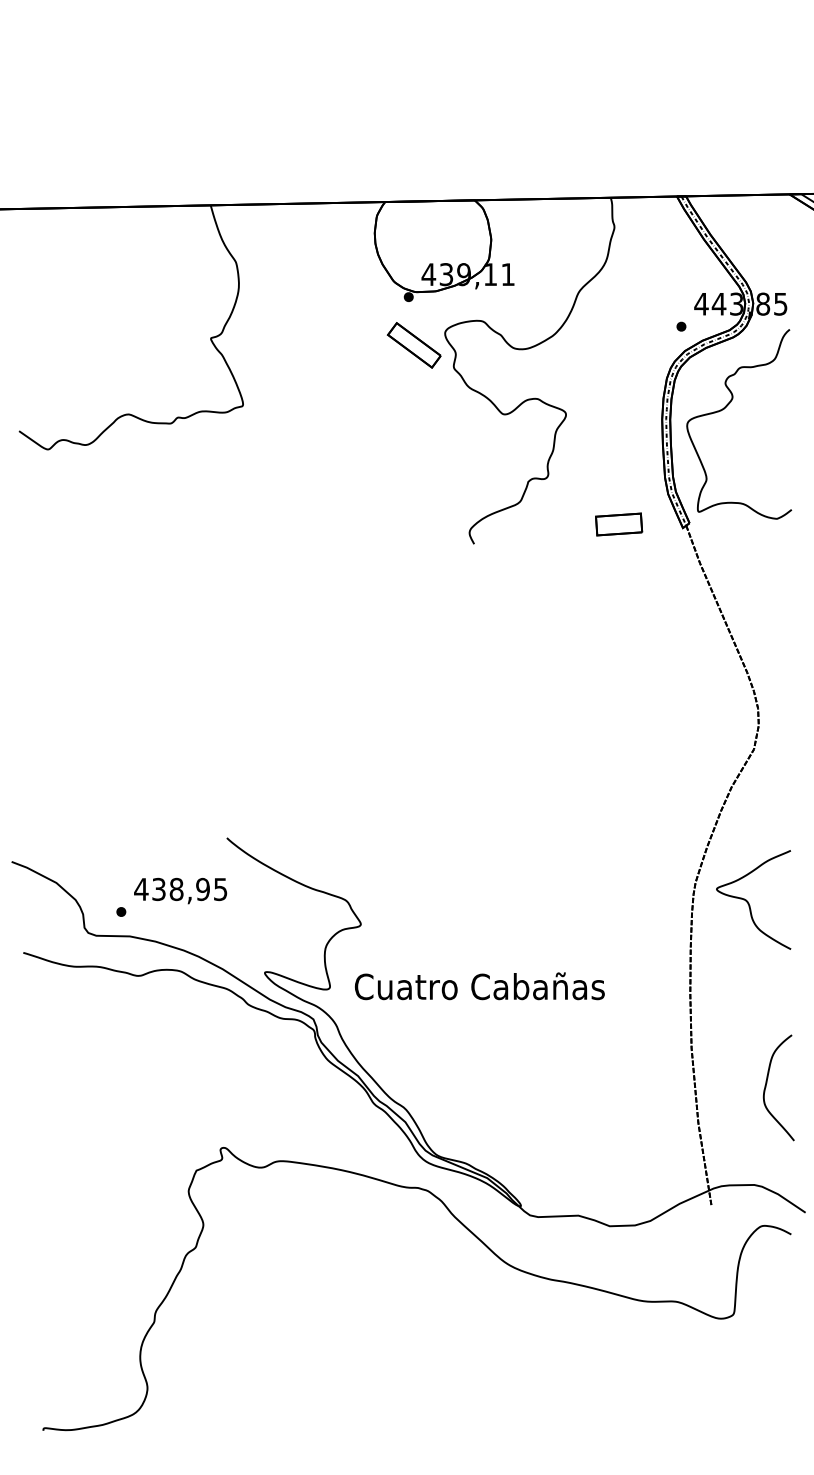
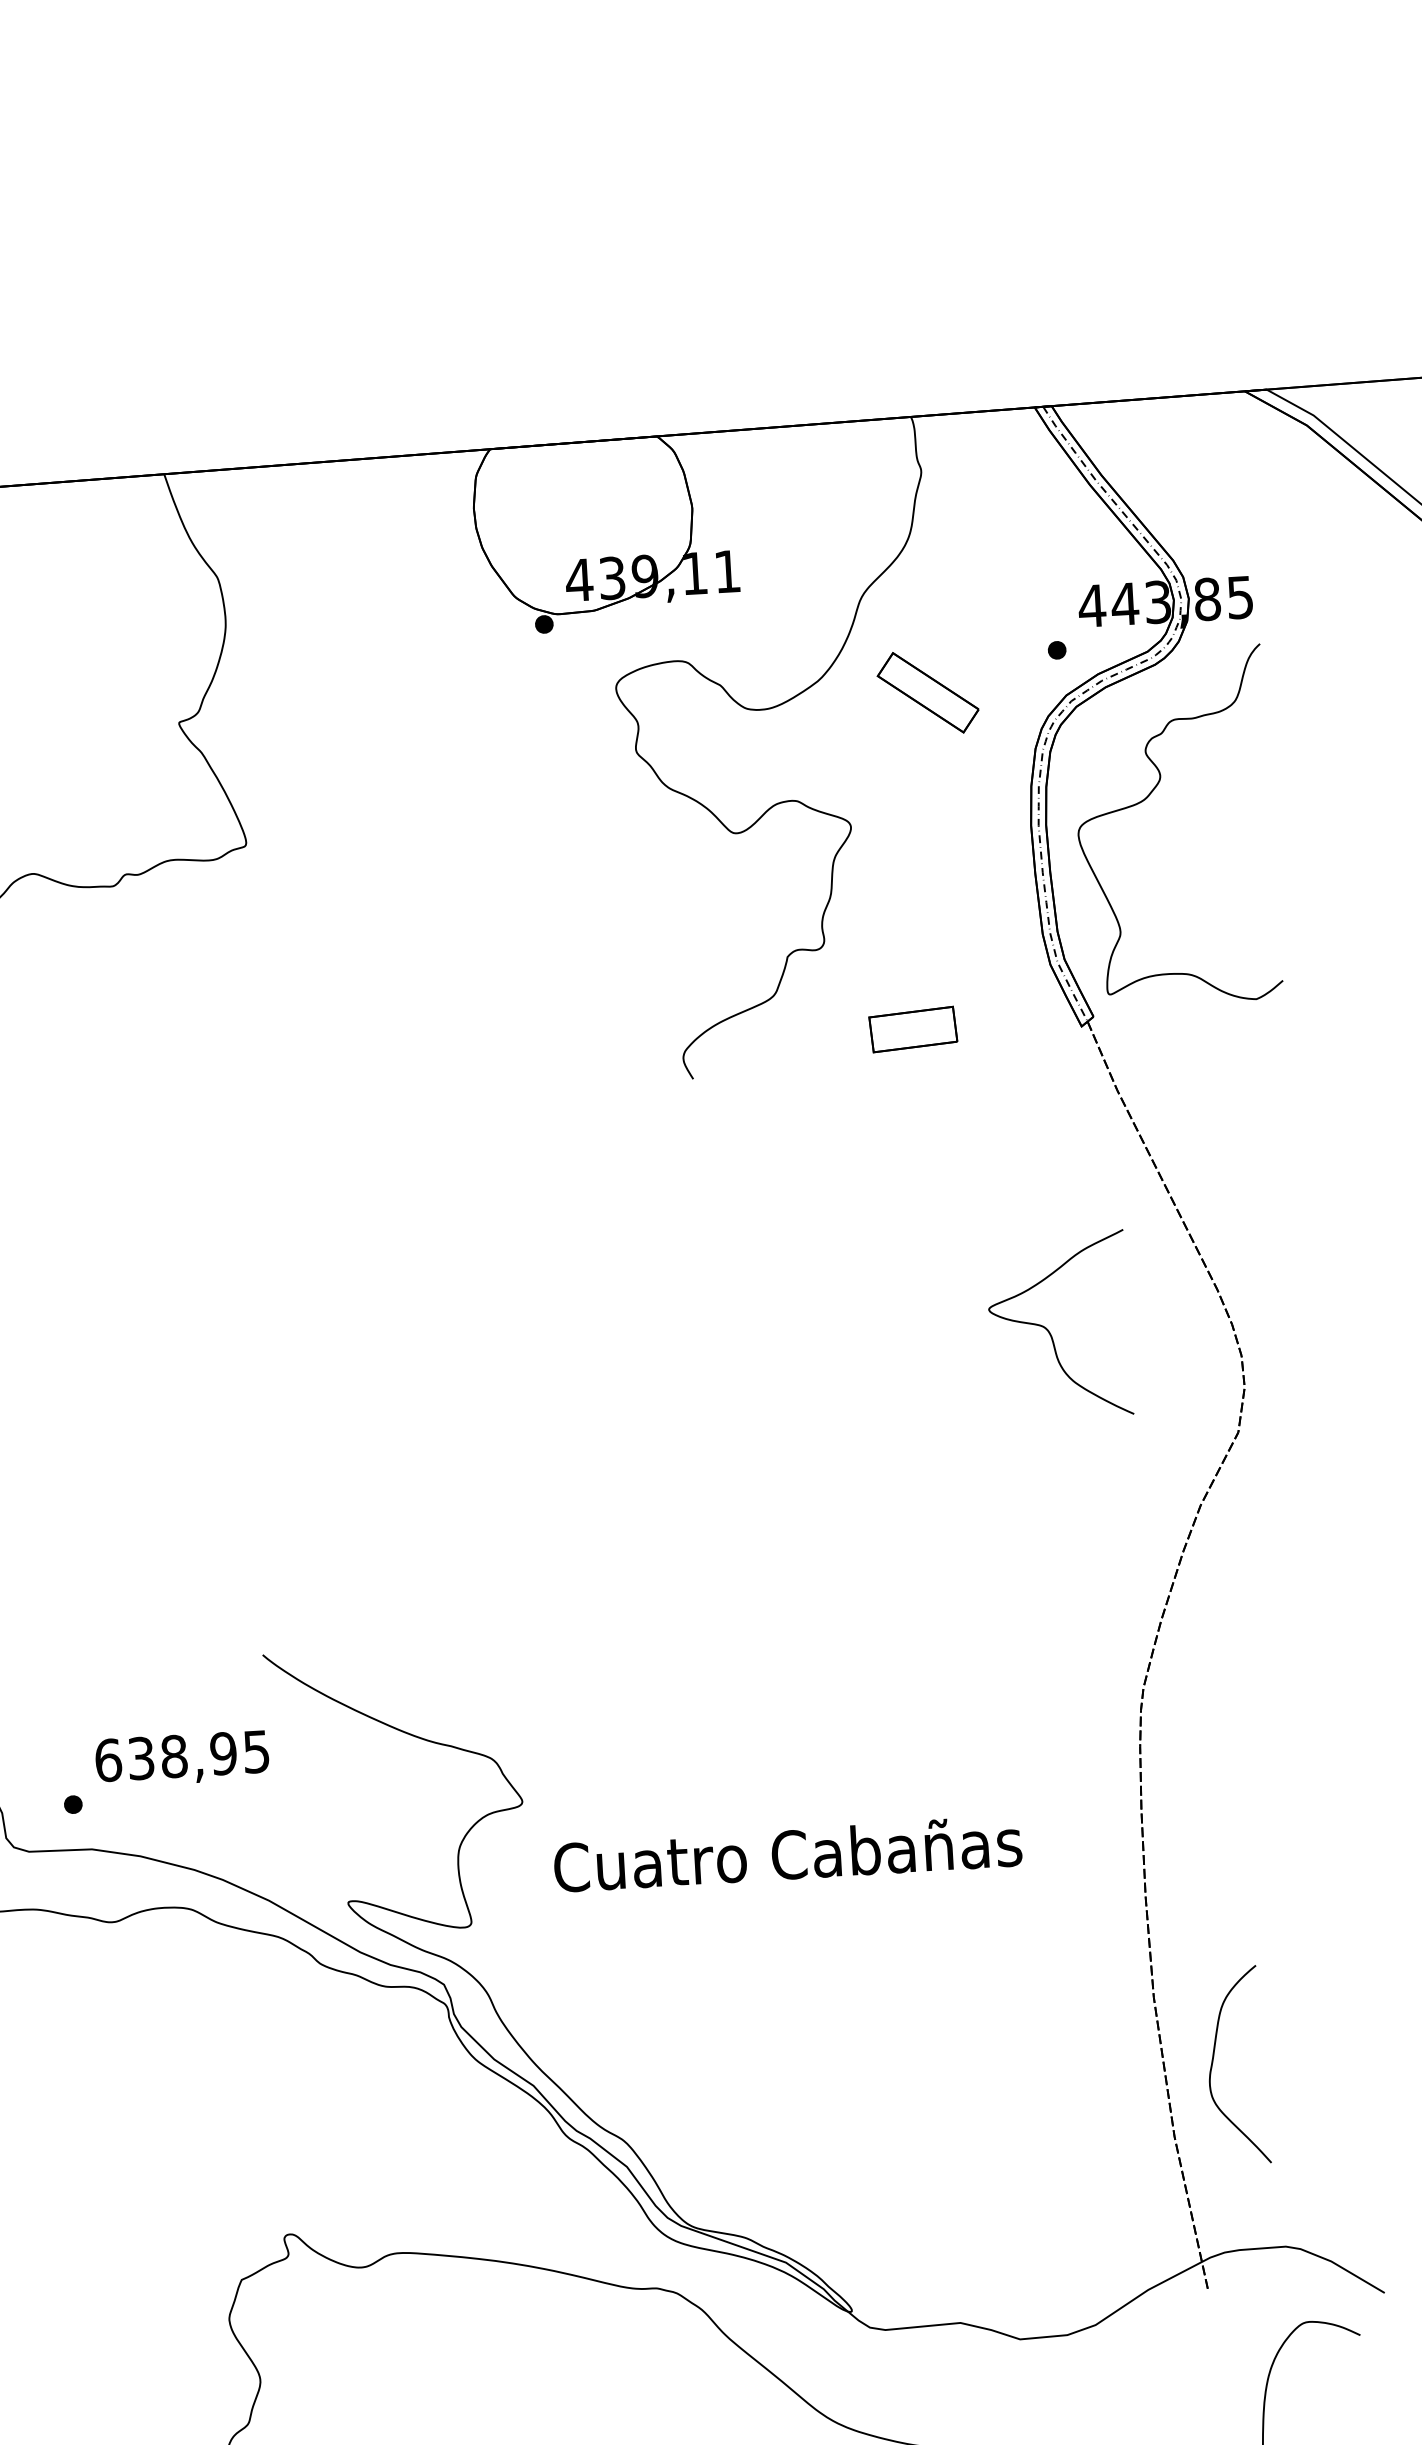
part: (413, 345) -> (926, 693), moved
part: (619, 524) -> (914, 1029), moved
text: (141, 889) -> (108, 1760), 438,95 -> 638,95
curve: (748, 901) -> (1049, 1329), moved
text: (479, 986) -> (787, 1854), moved
curve: (767, 1083) -> (1215, 2058), moved

